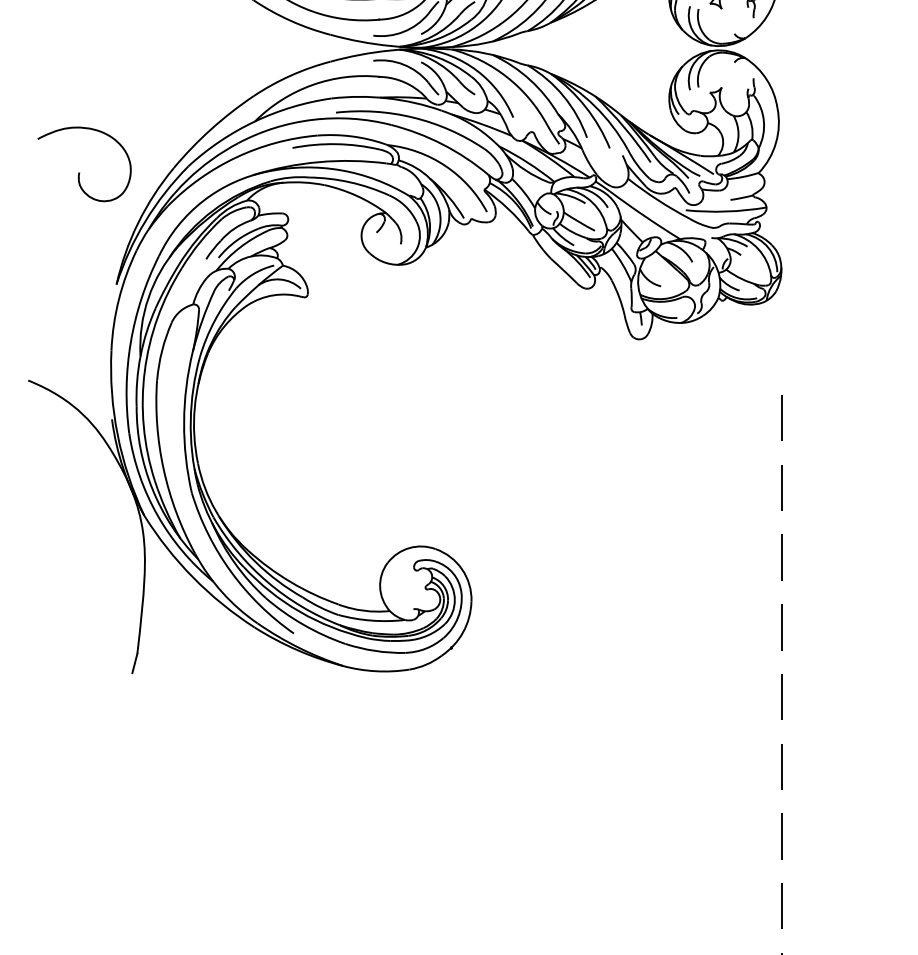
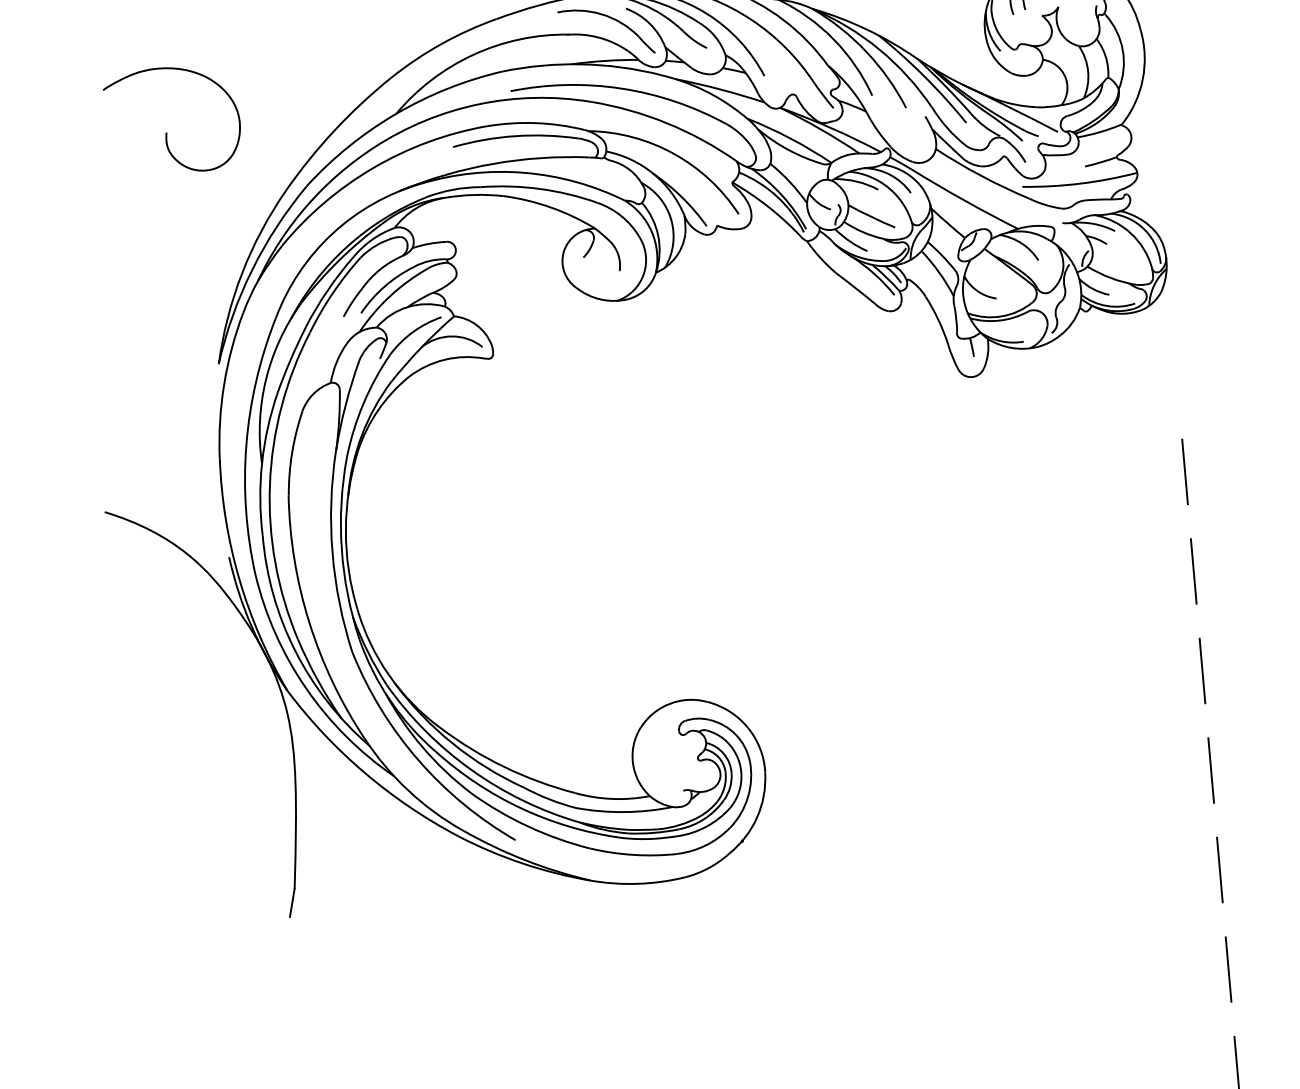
part: (79, 172) -> (166, 132), moved

